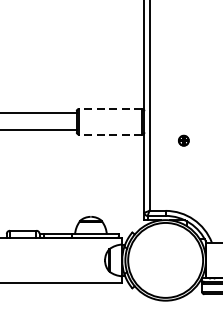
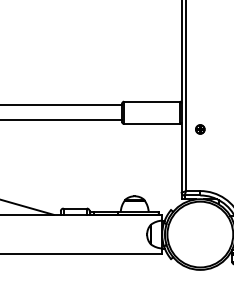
line: (111, 108) -> (152, 101), dashed -> solid
line: (111, 133) -> (152, 123), dashed -> solid
part: (184, 140) -> (200, 129), moved

